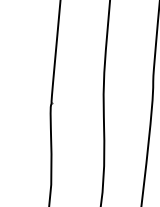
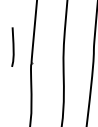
line: (20, 75) -> (12, 46), added

